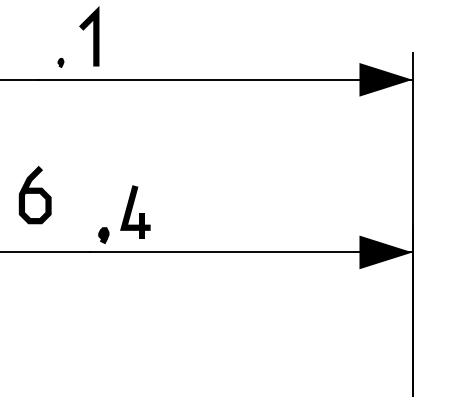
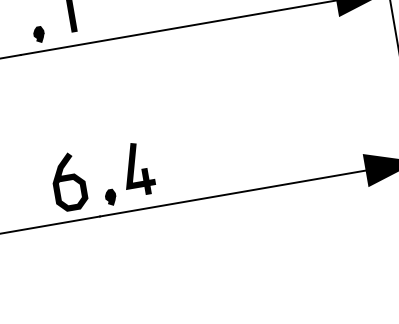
part: (60, 62) -> (38, 34), size x1.67
curve: (34, 193) -> (67, 180), moved

